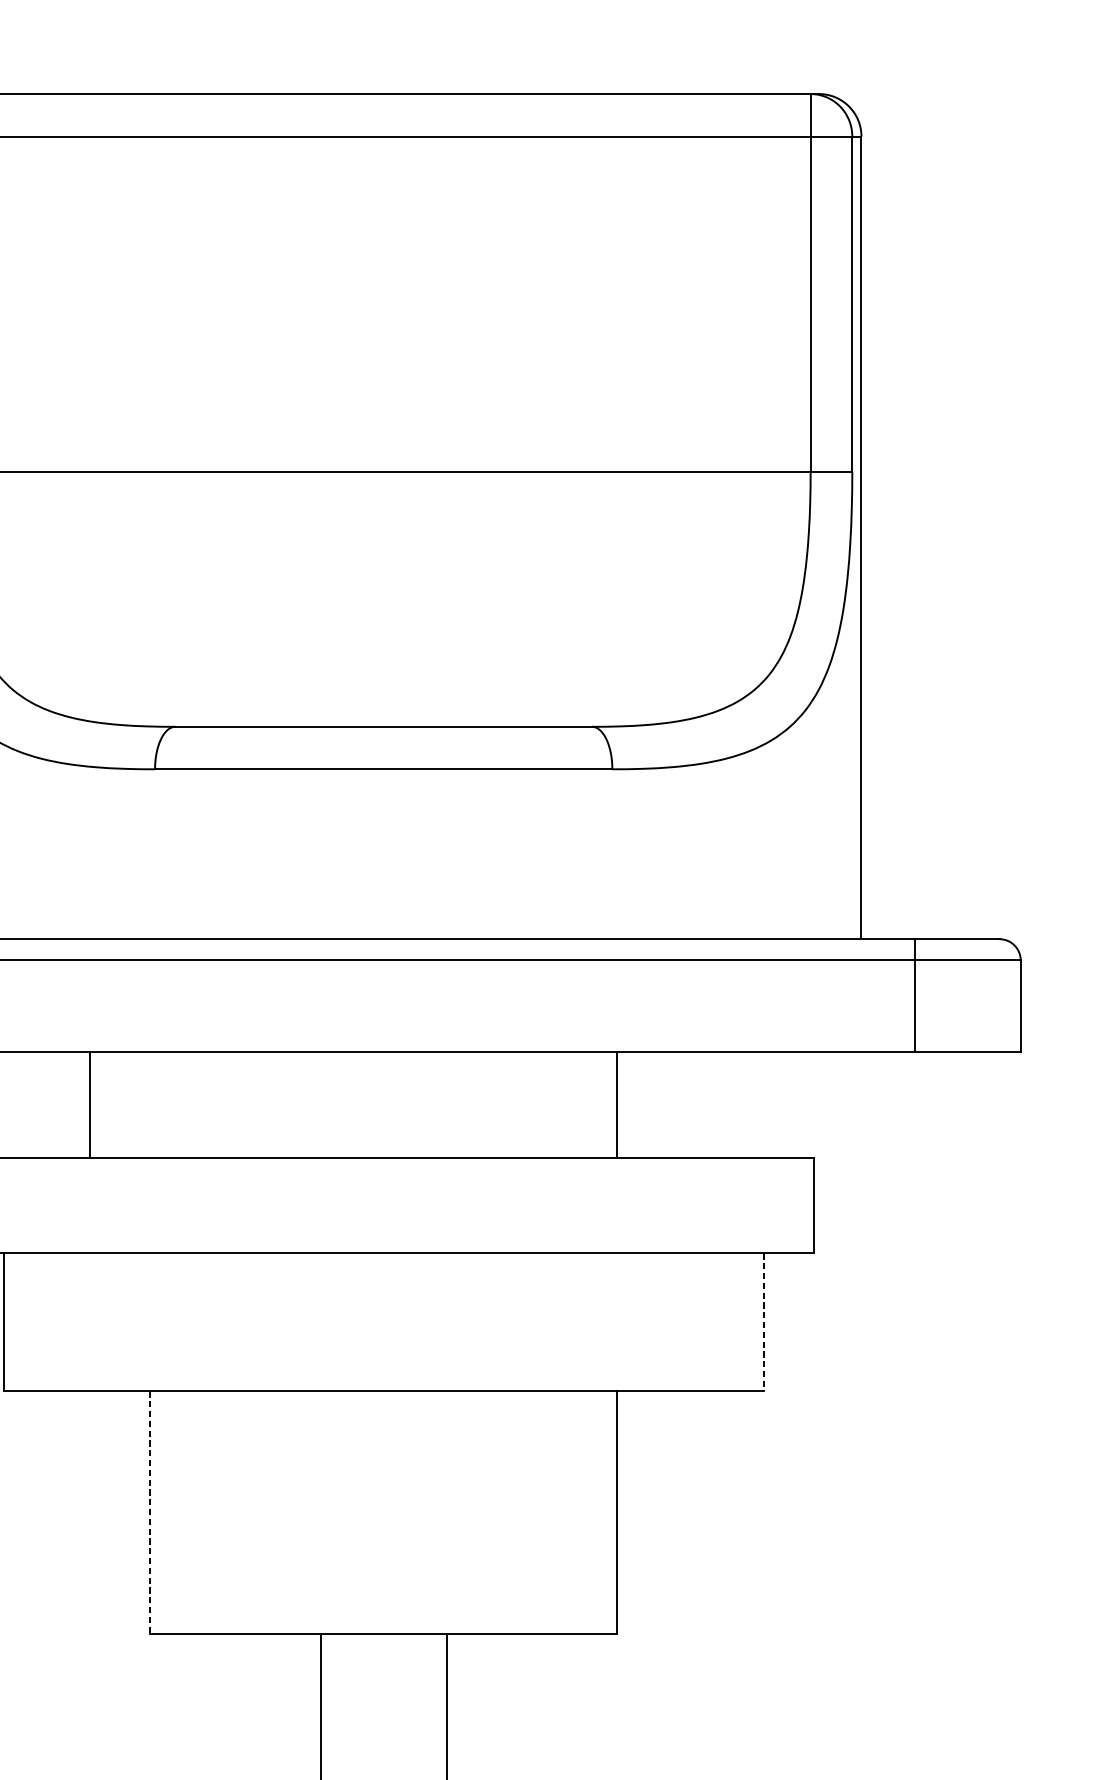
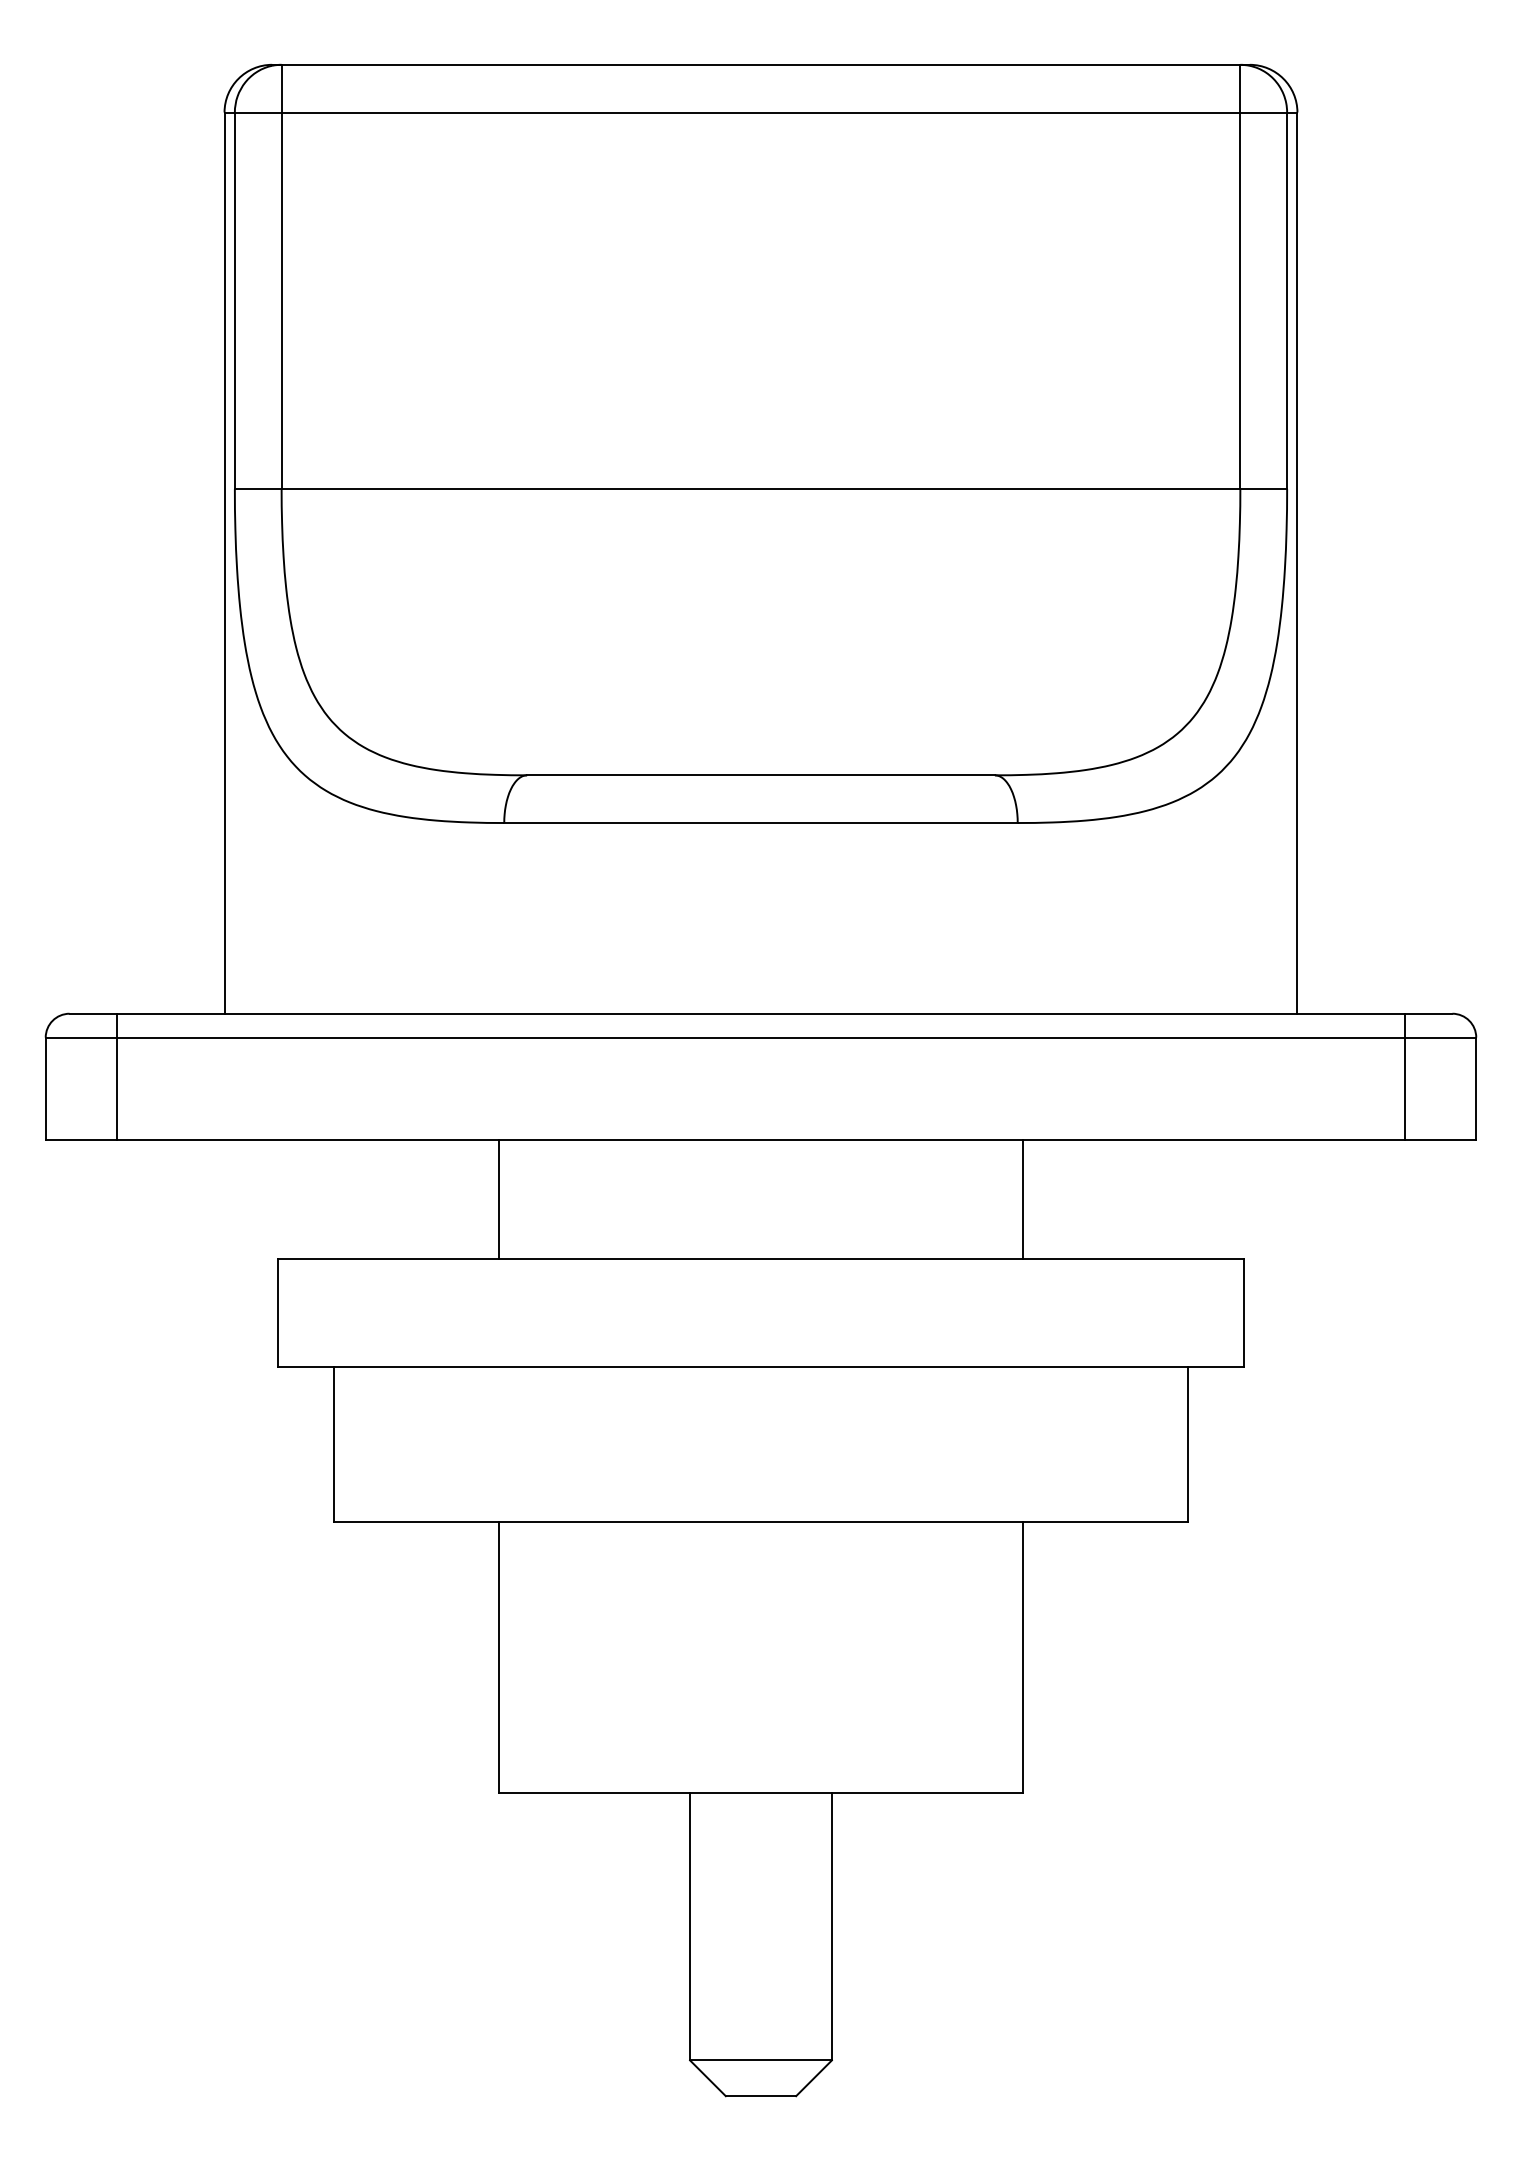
line: (914, 995) -> (1404, 1076), moved
line: (90, 1104) -> (498, 1199), moved
line: (763, 1322) -> (1187, 1444), dashed -> solid
line: (149, 1512) -> (498, 1657), dashed -> solid

